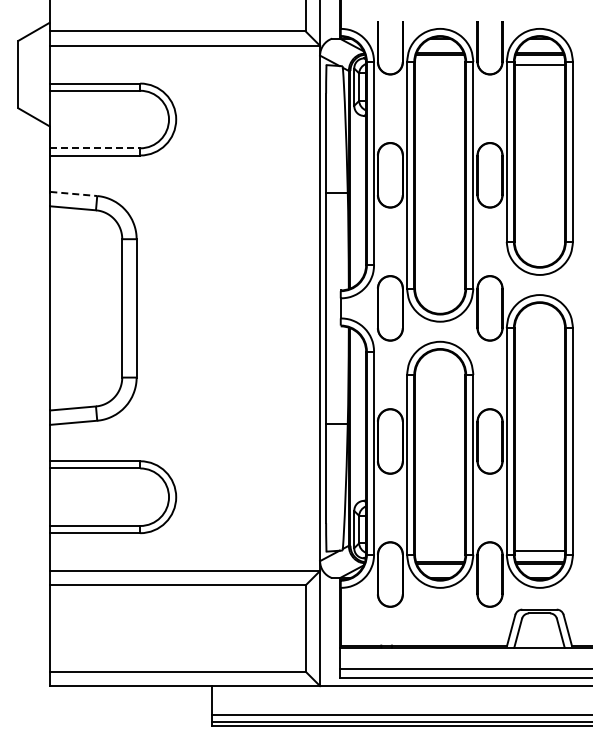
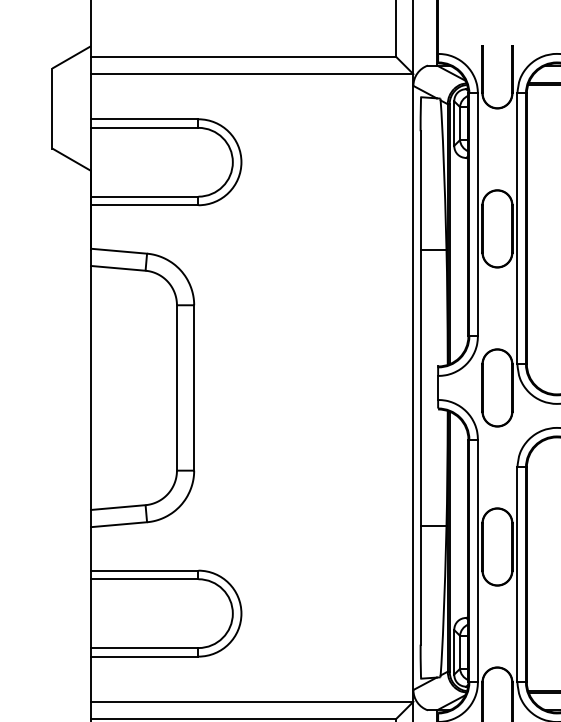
line: (95, 148) -> (144, 196), dashed -> solid
line: (73, 193) -> (118, 250), dashed -> solid

